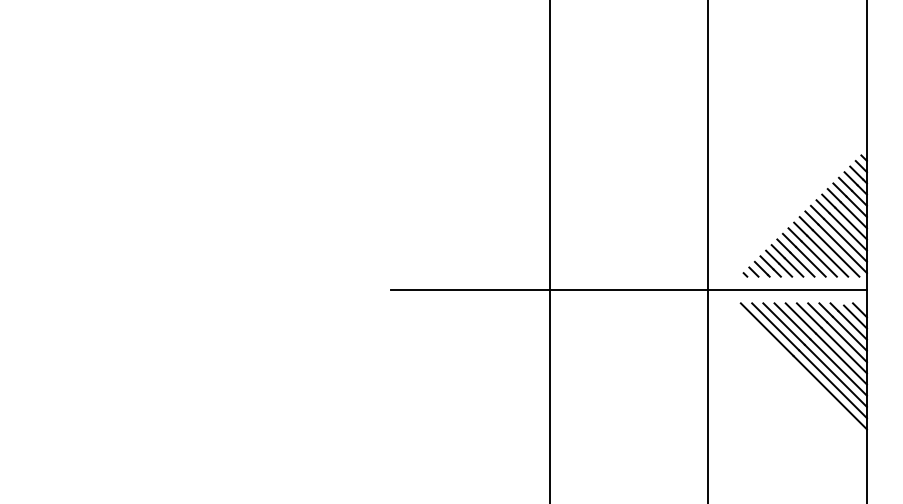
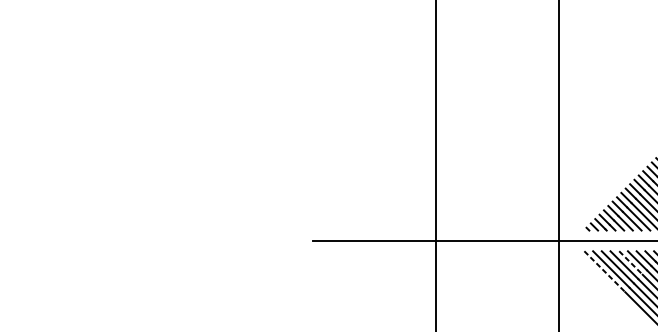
line: (801, 318) -> (631, 263), solid -> dashed
line: (767, 330) -> (605, 272), solid -> dashed

